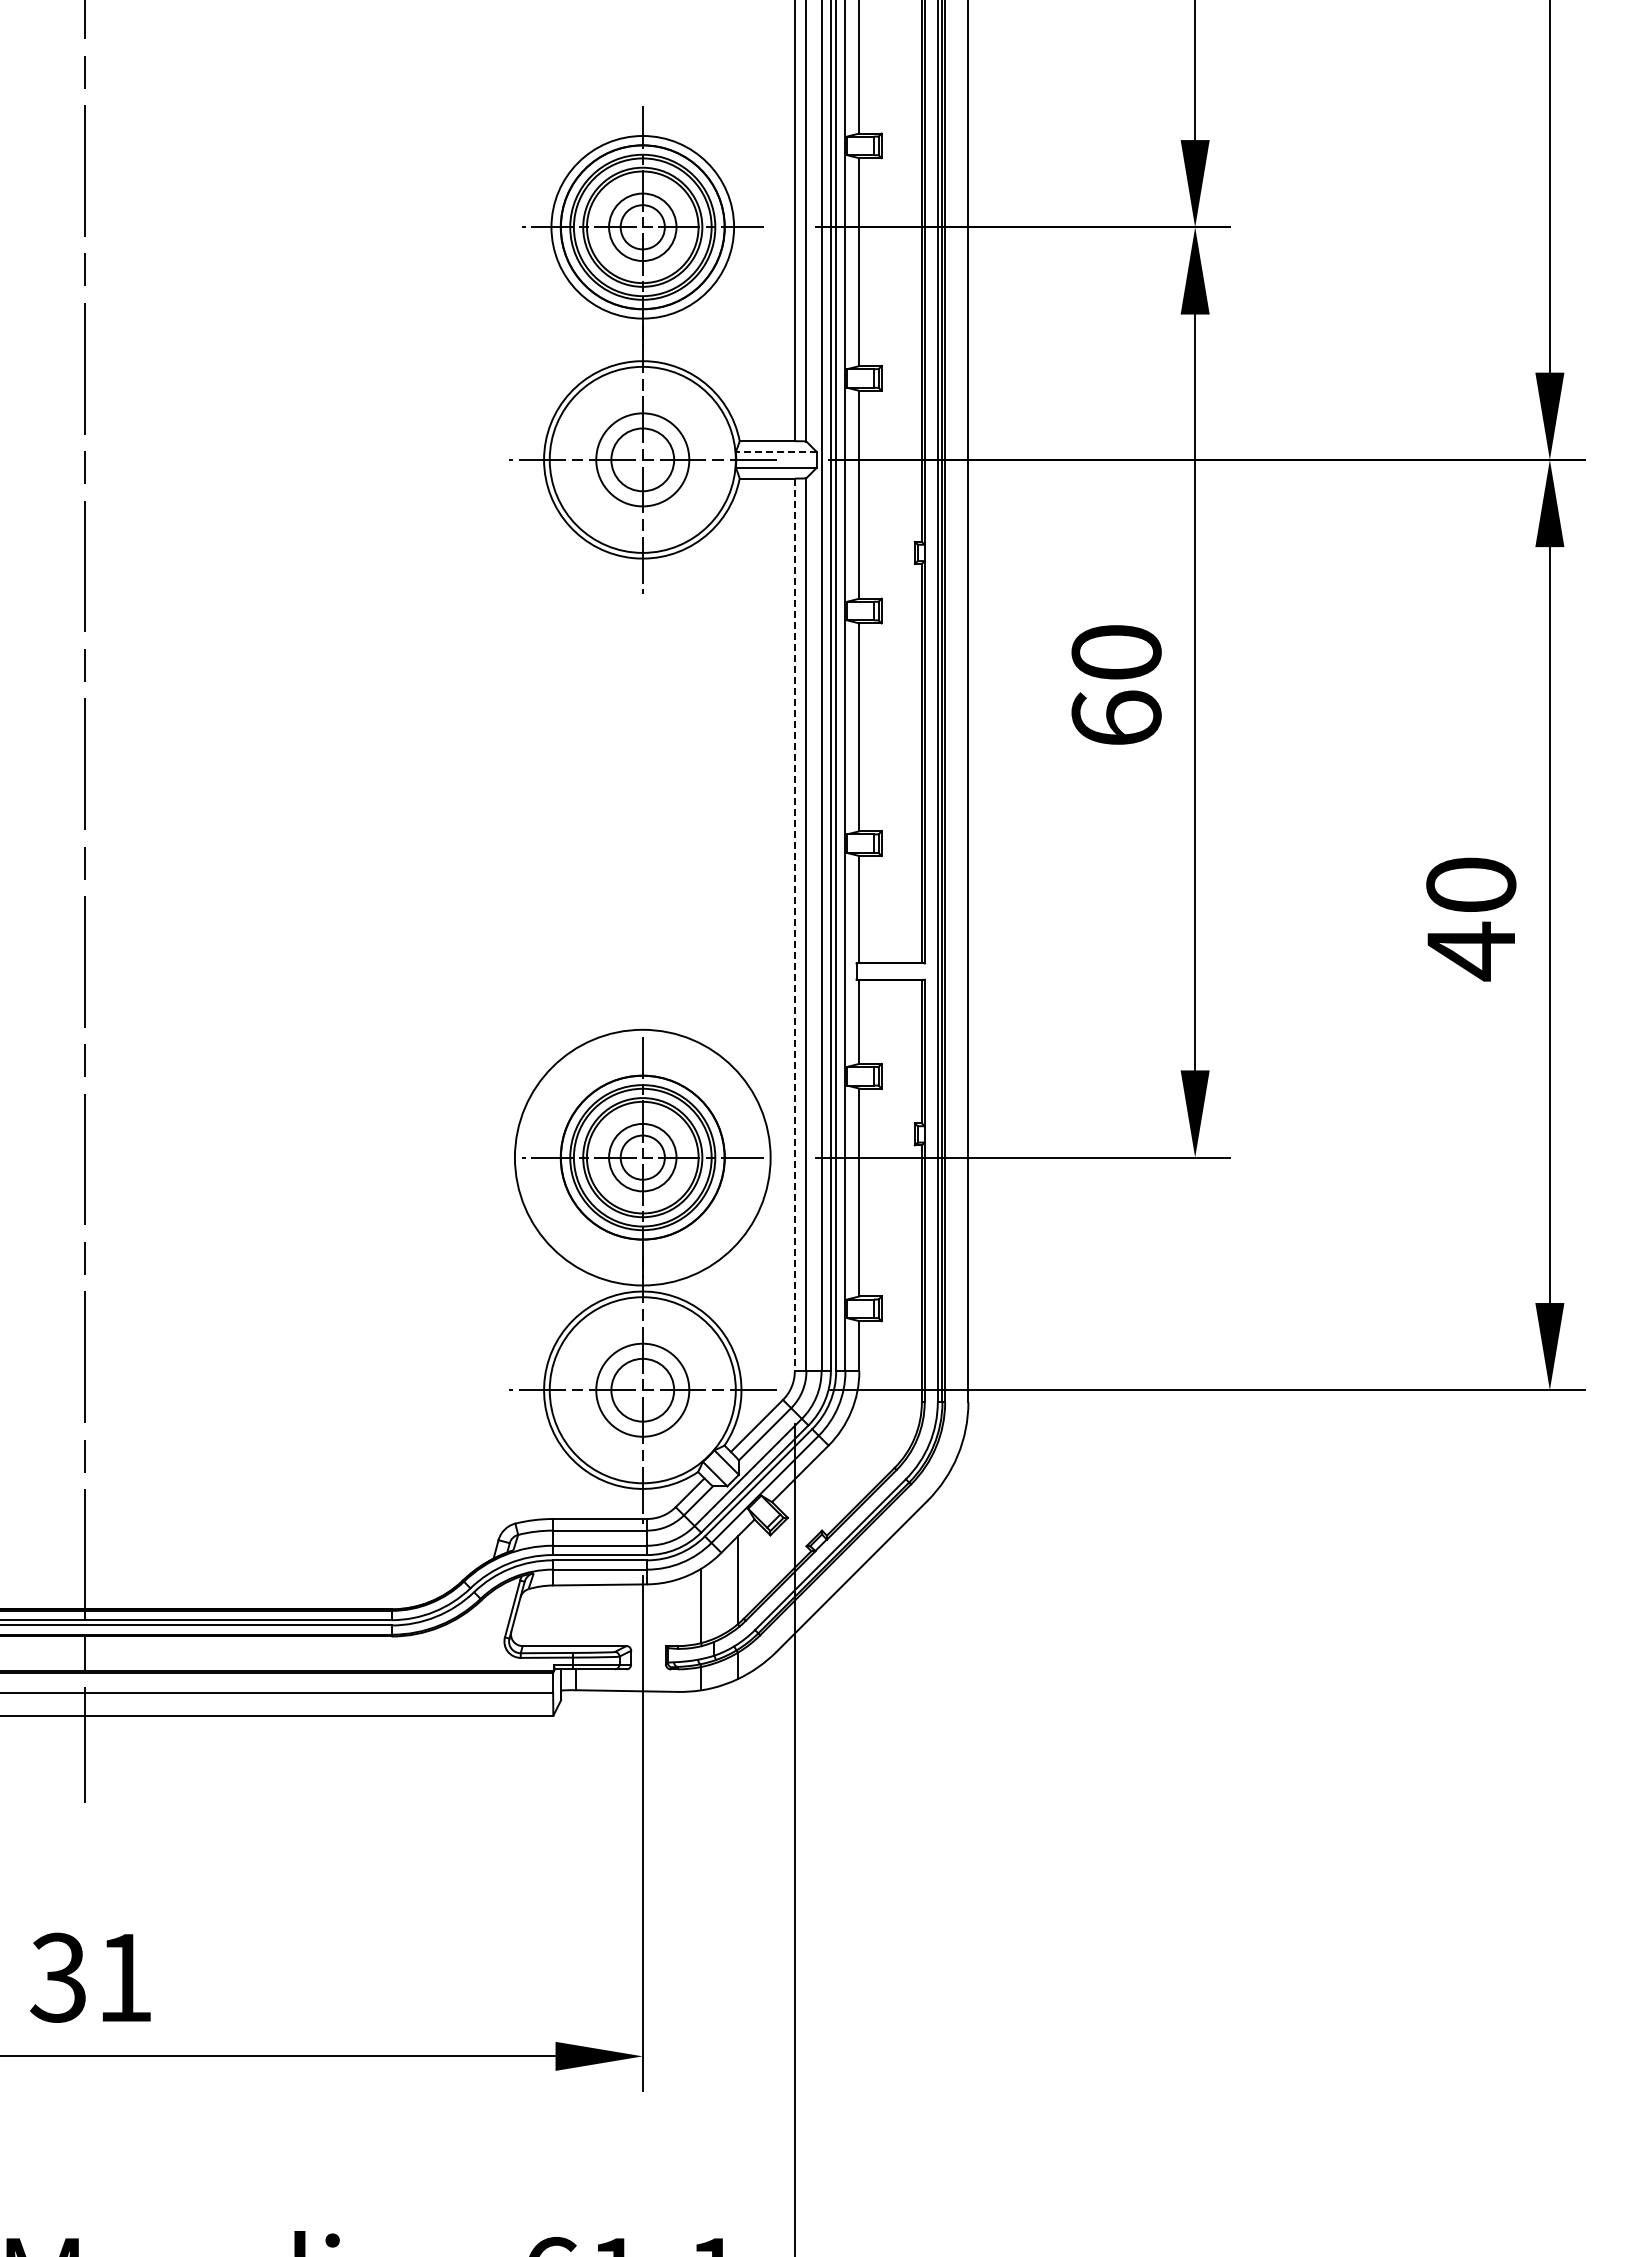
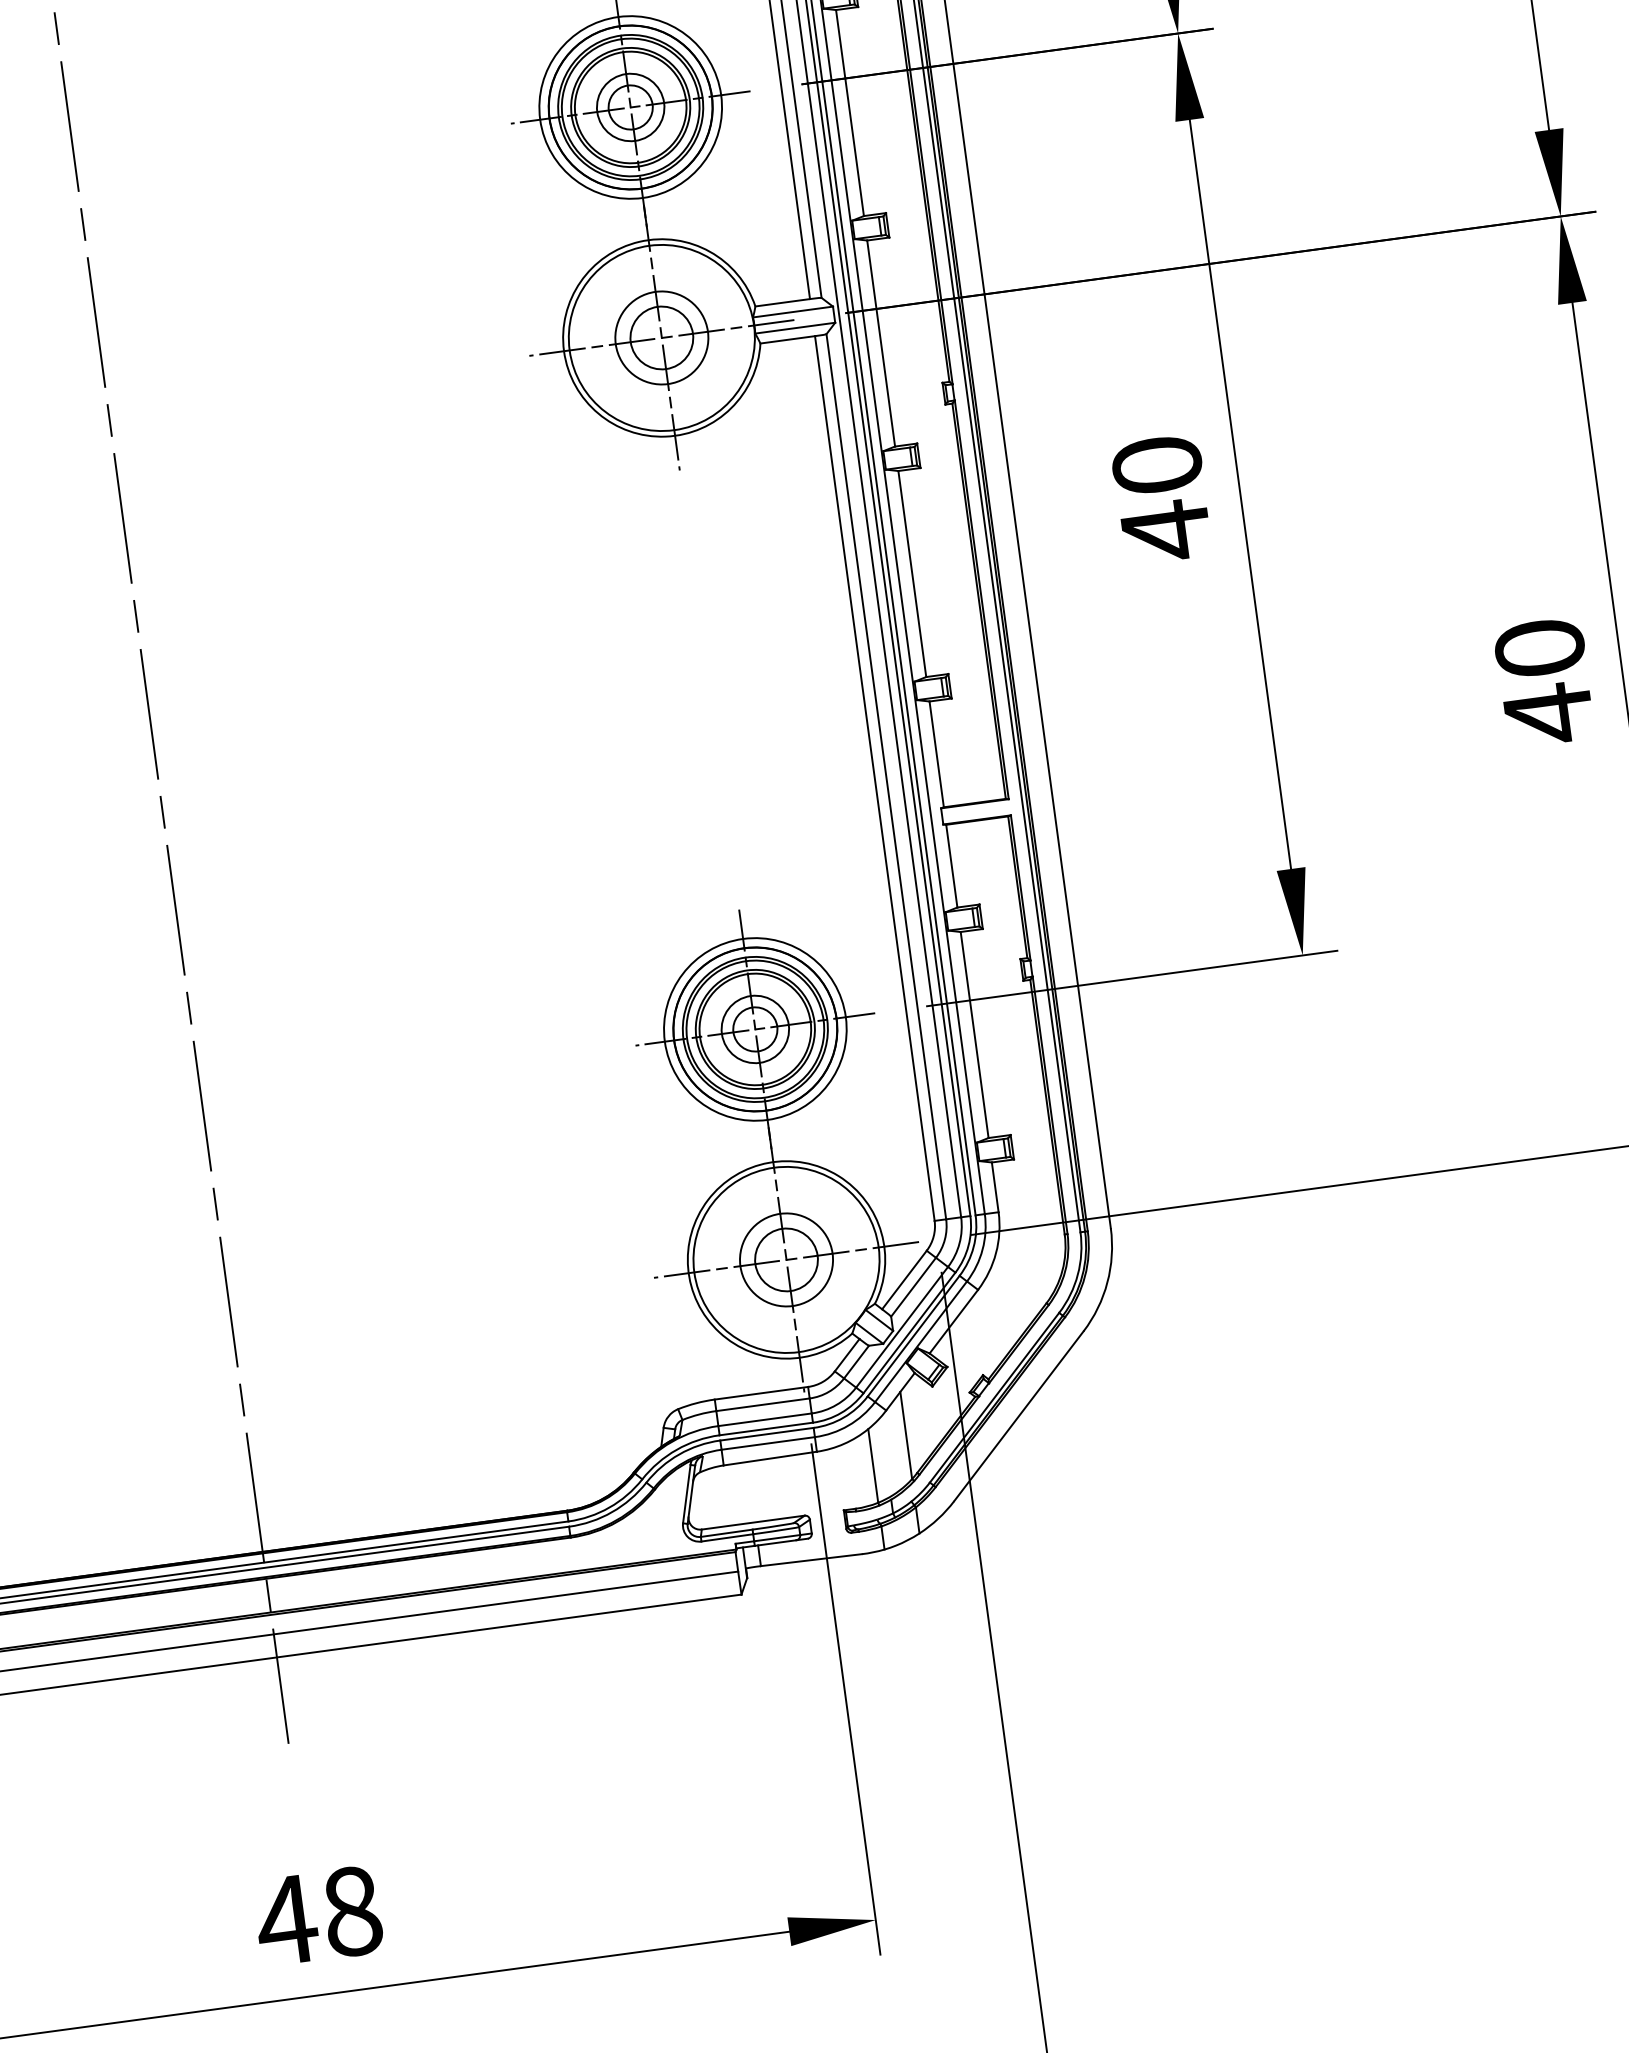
line: (775, 451) -> (792, 311), dashed -> solid
text: (1116, 718) -> (1165, 530), 60 -> 40
line: (794, 925) -> (874, 779), dashed -> solid
circle: (642, 1157) -> (755, 1029), size x0.71
text: (90, 1977) -> (317, 1915), 31 -> 48

